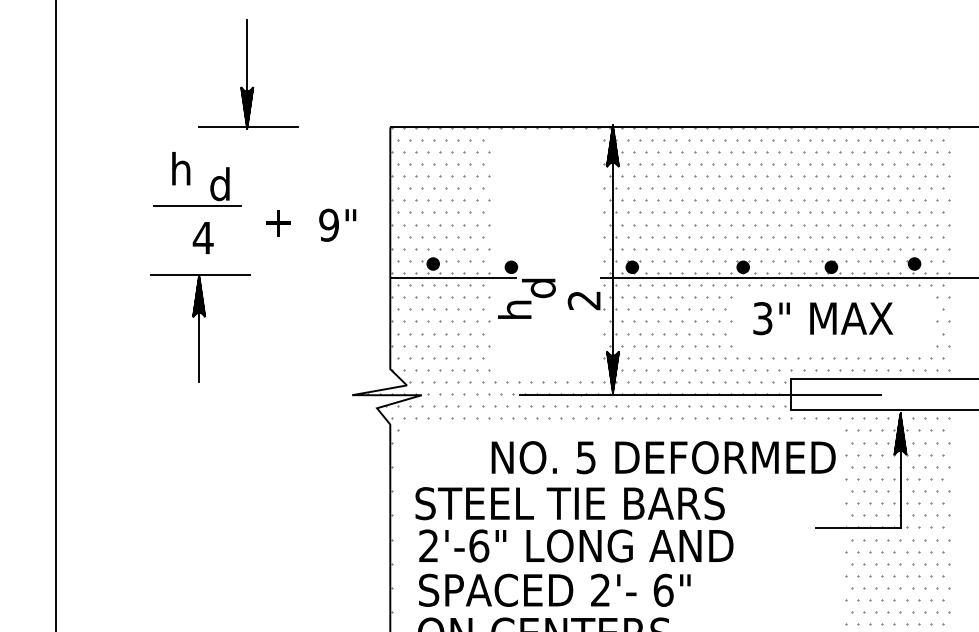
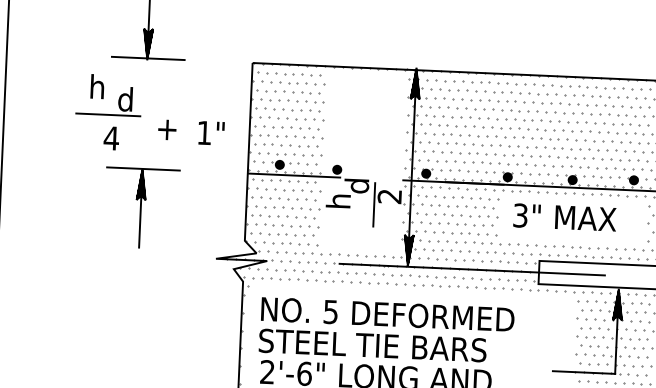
text: (328, 224) -> (204, 132), 9" -> 1"
line: (563, 312) -> (374, 204), added
part: (200, 328) -> (141, 208), moved
text: (663, 457) -> (387, 314), moved

